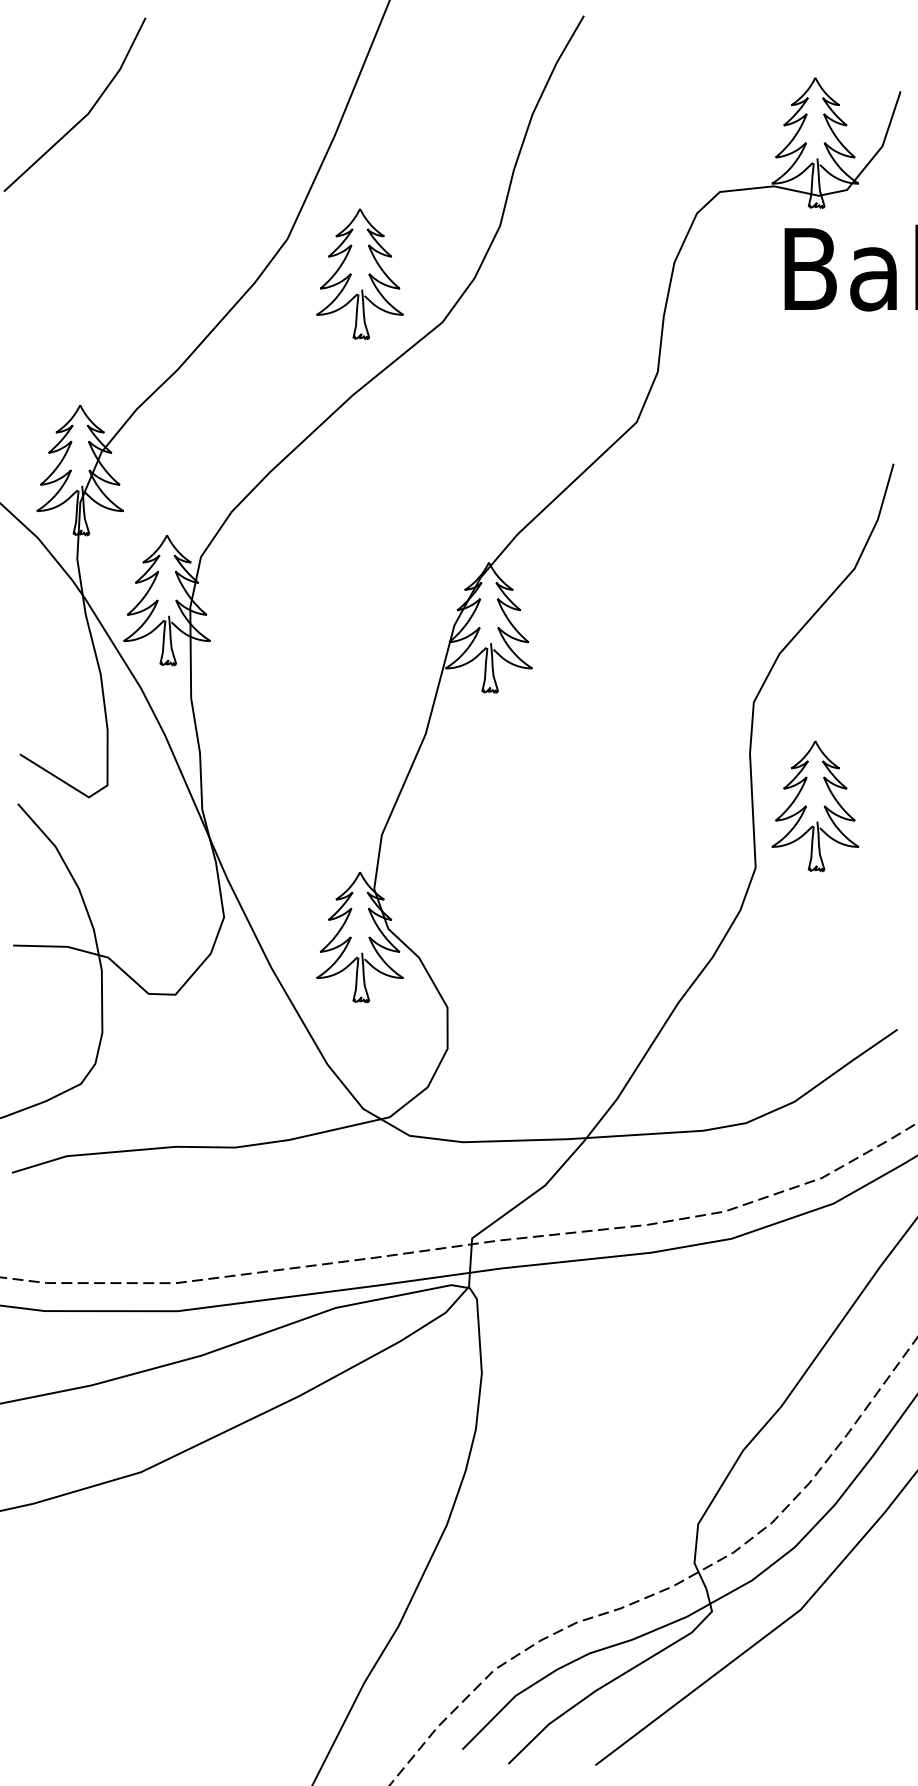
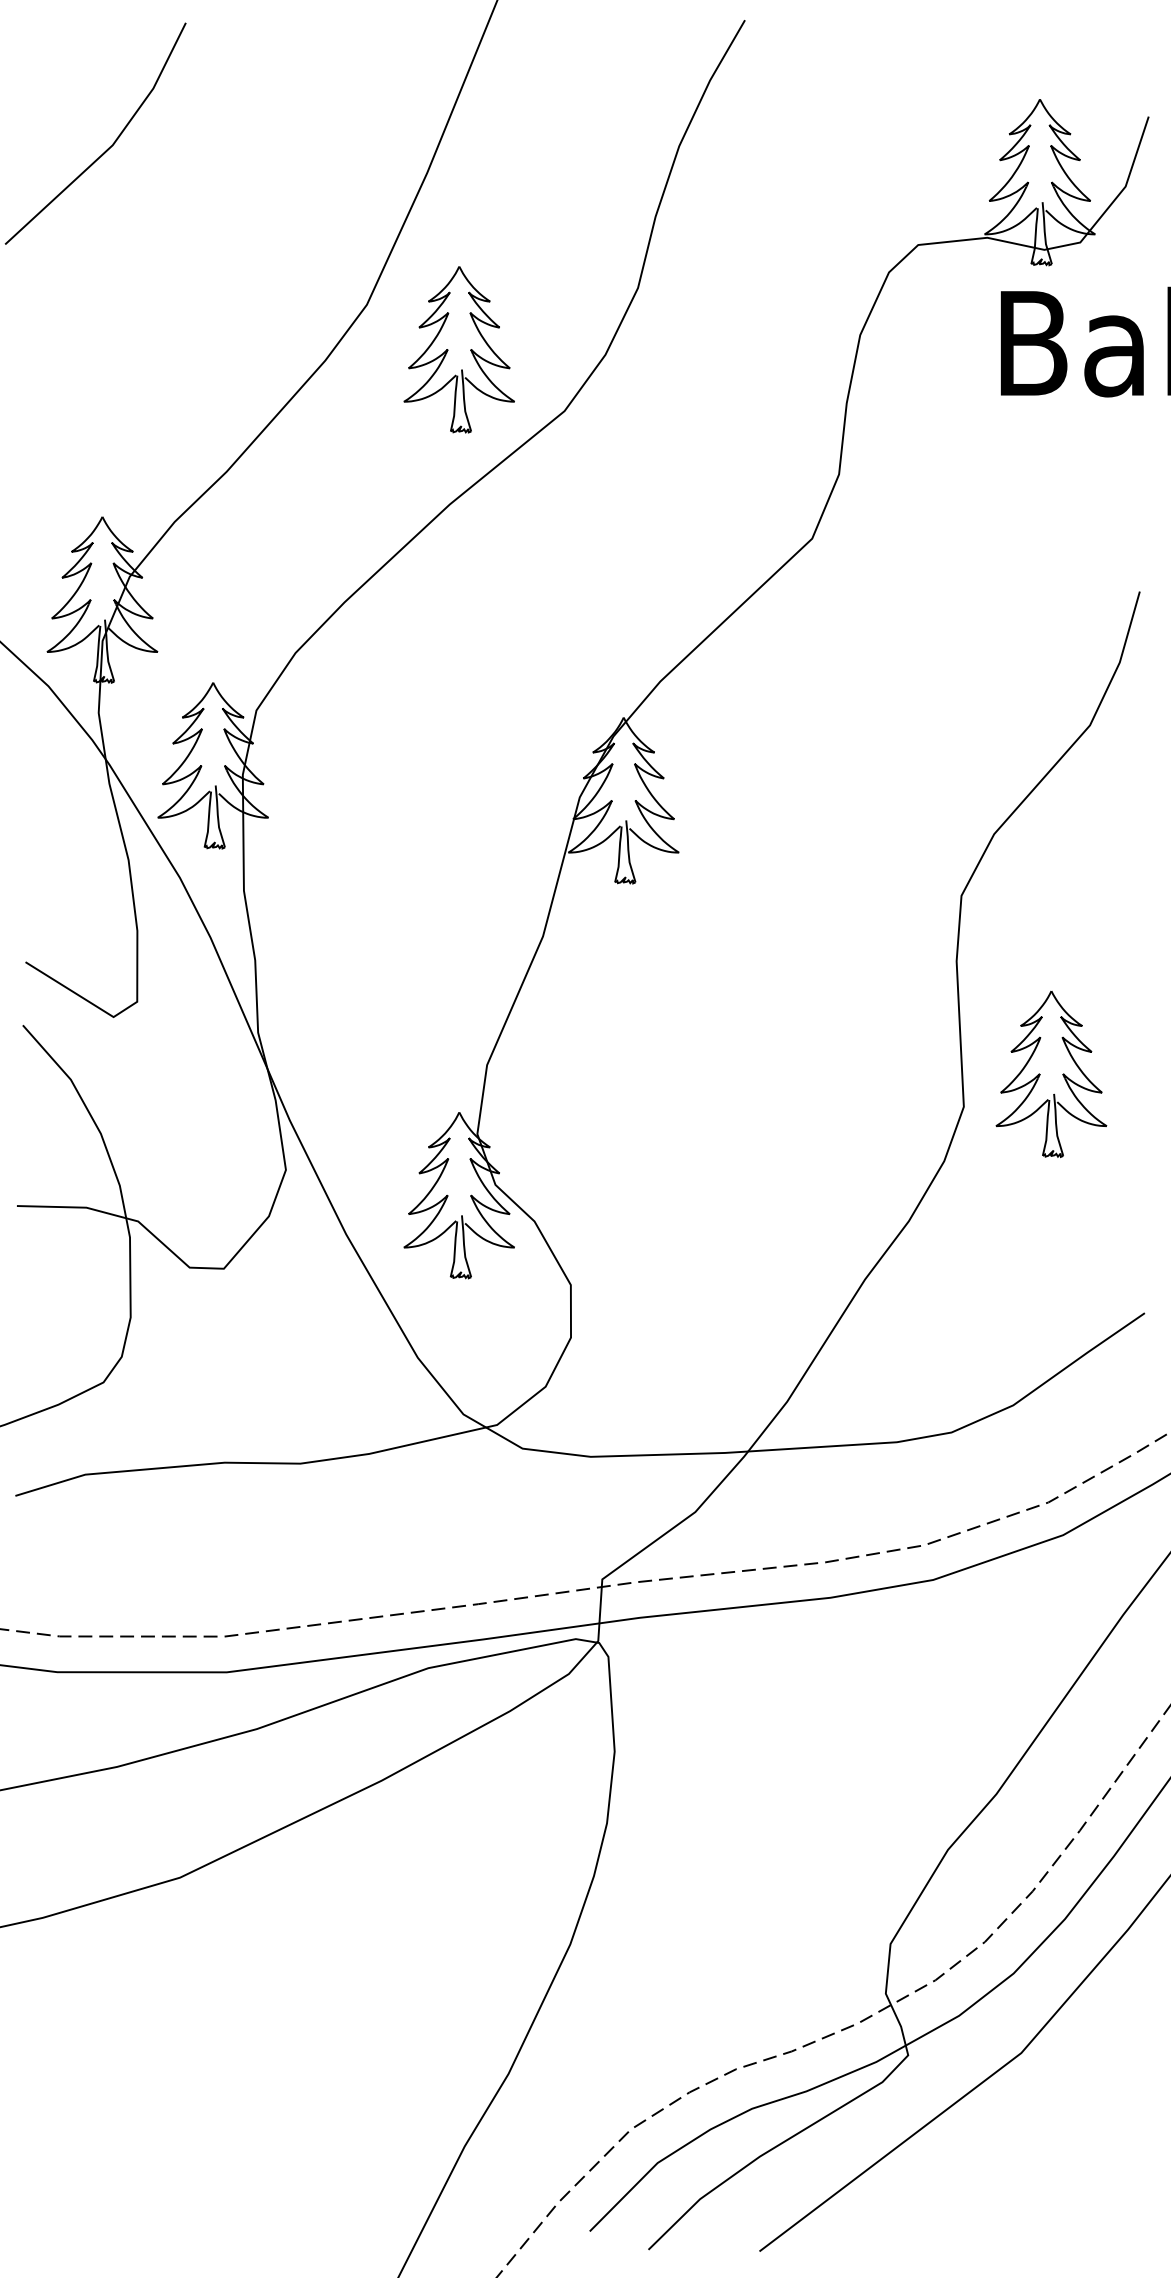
part: (815, 806) -> (1051, 1074), moved

